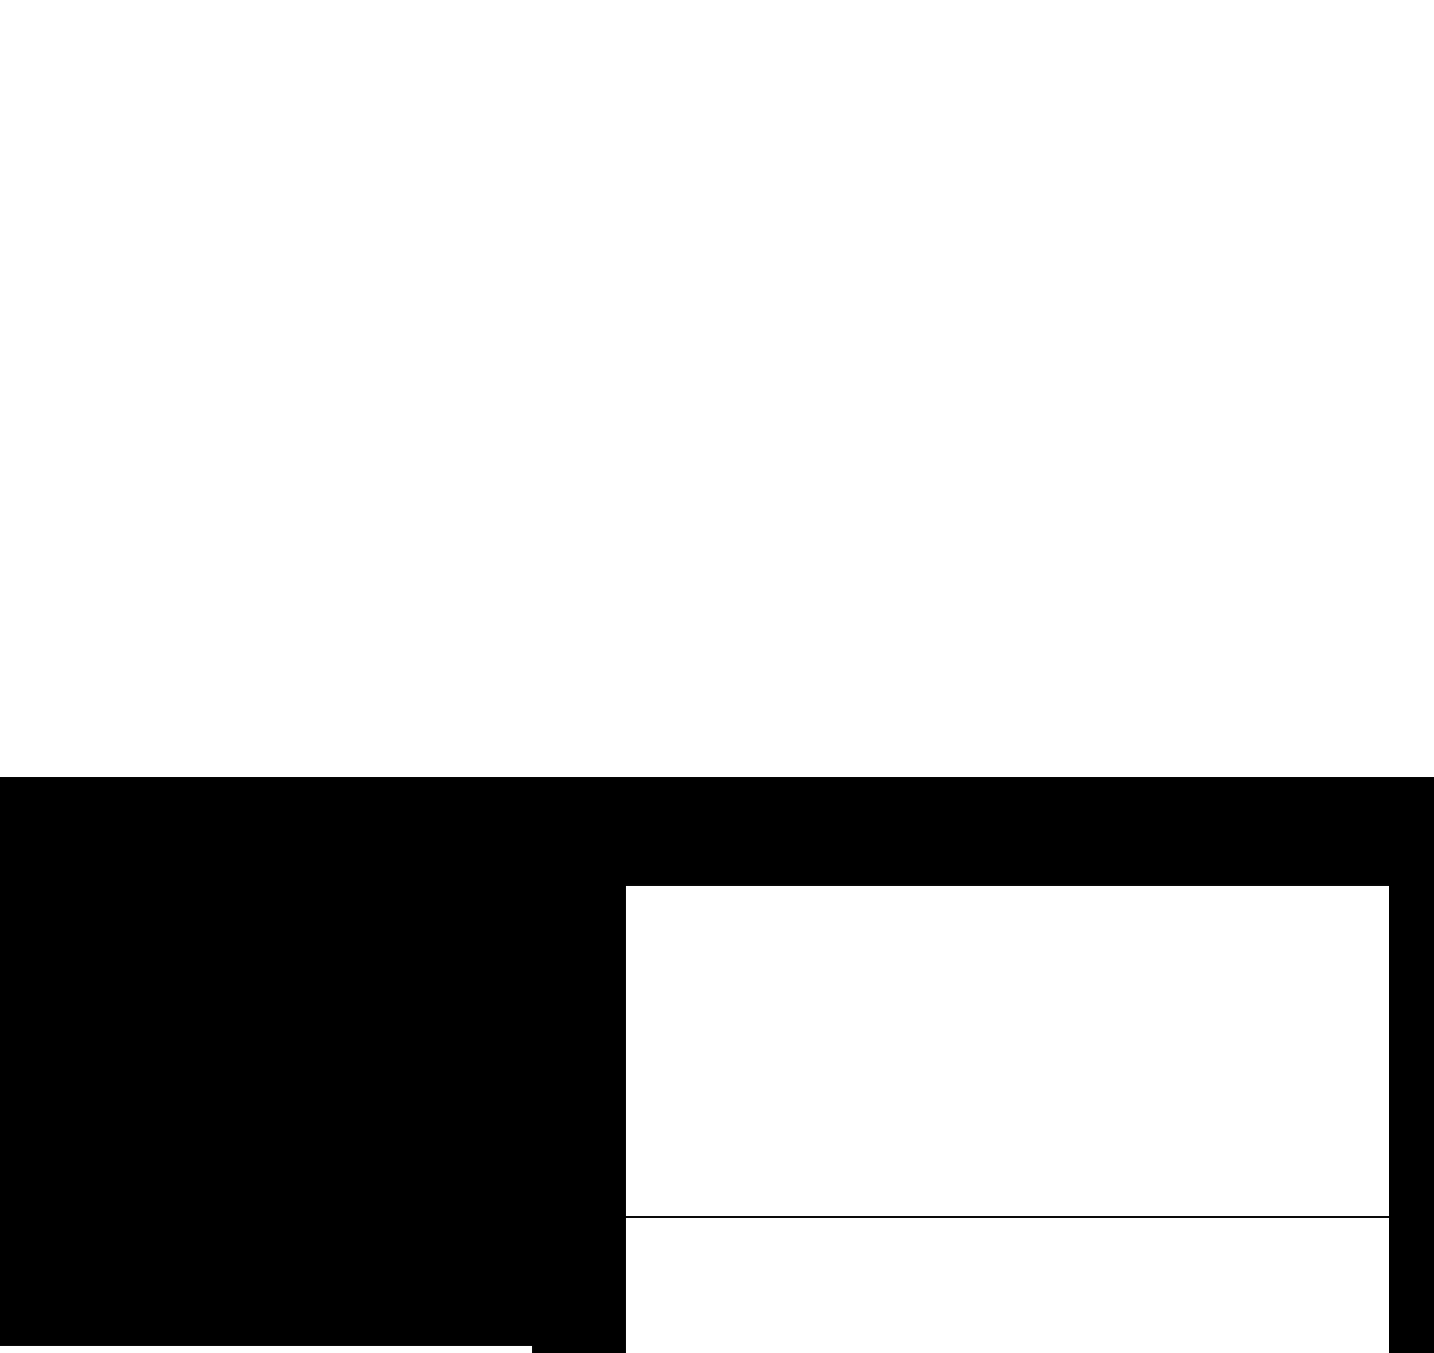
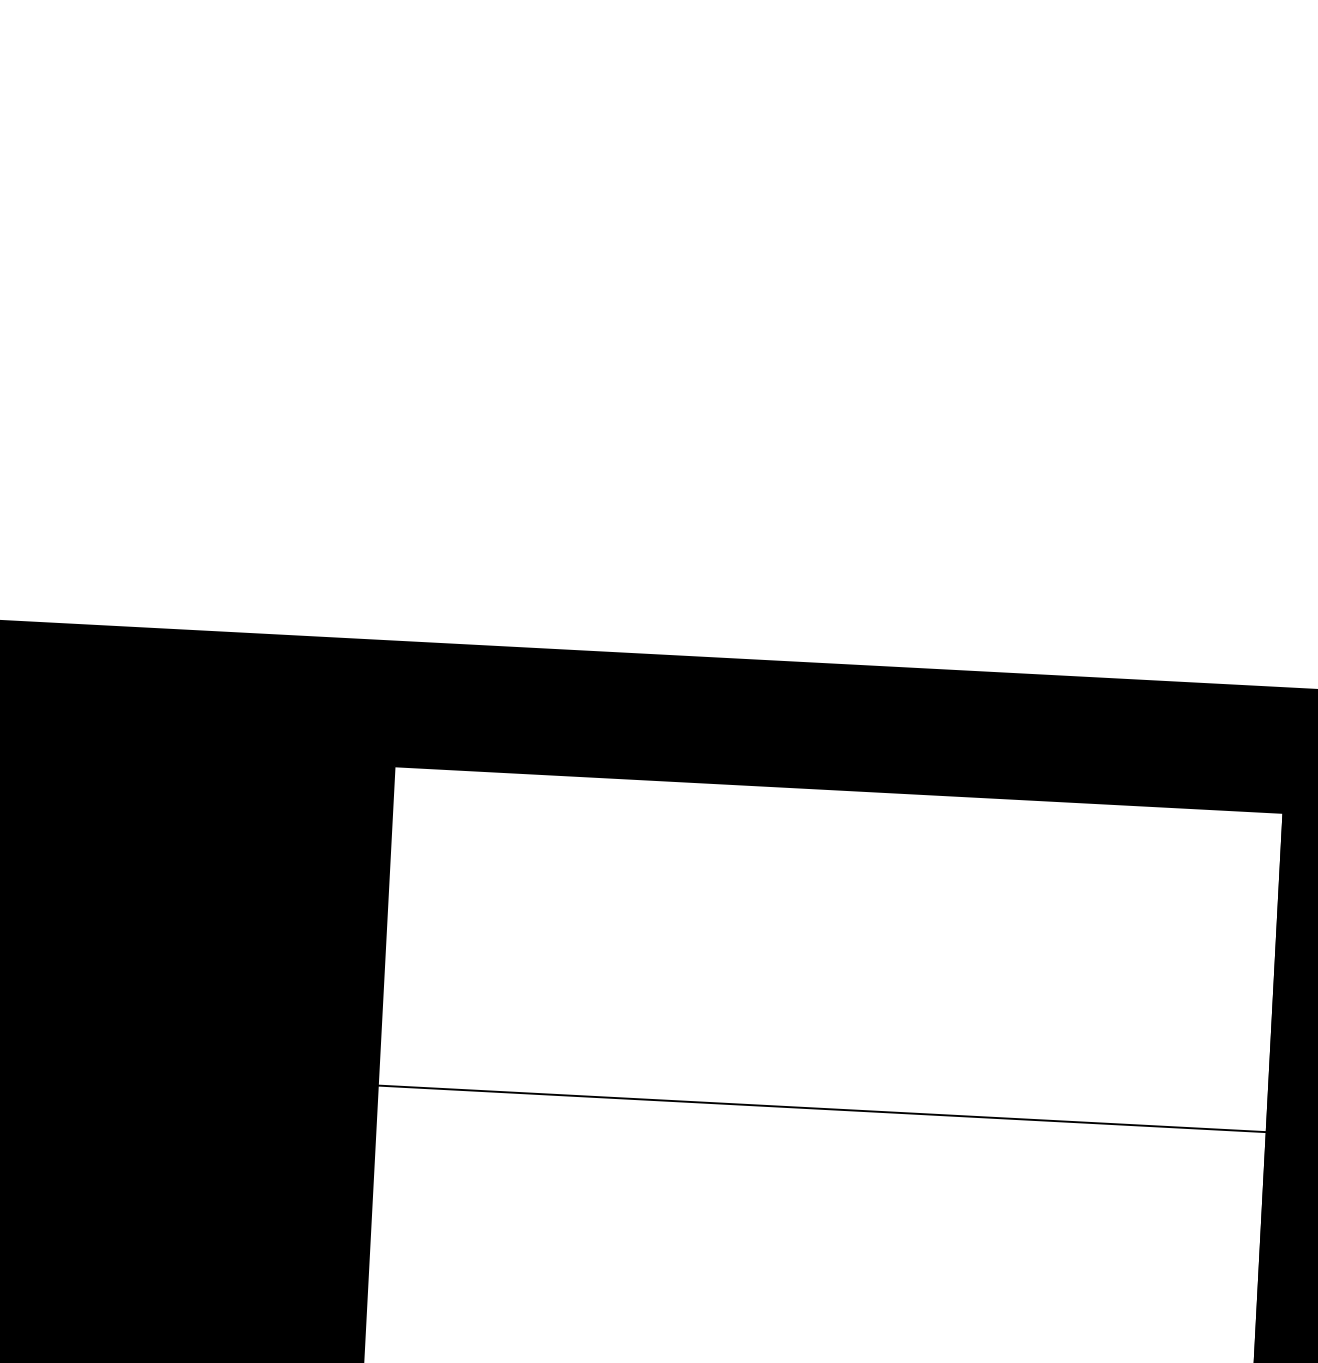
line: (1007, 1217) -> (822, 1109), moved

